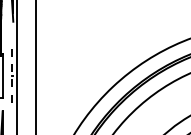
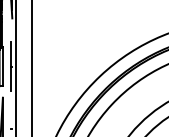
line: (11, 77) -> (10, 67), dashed -> solid

